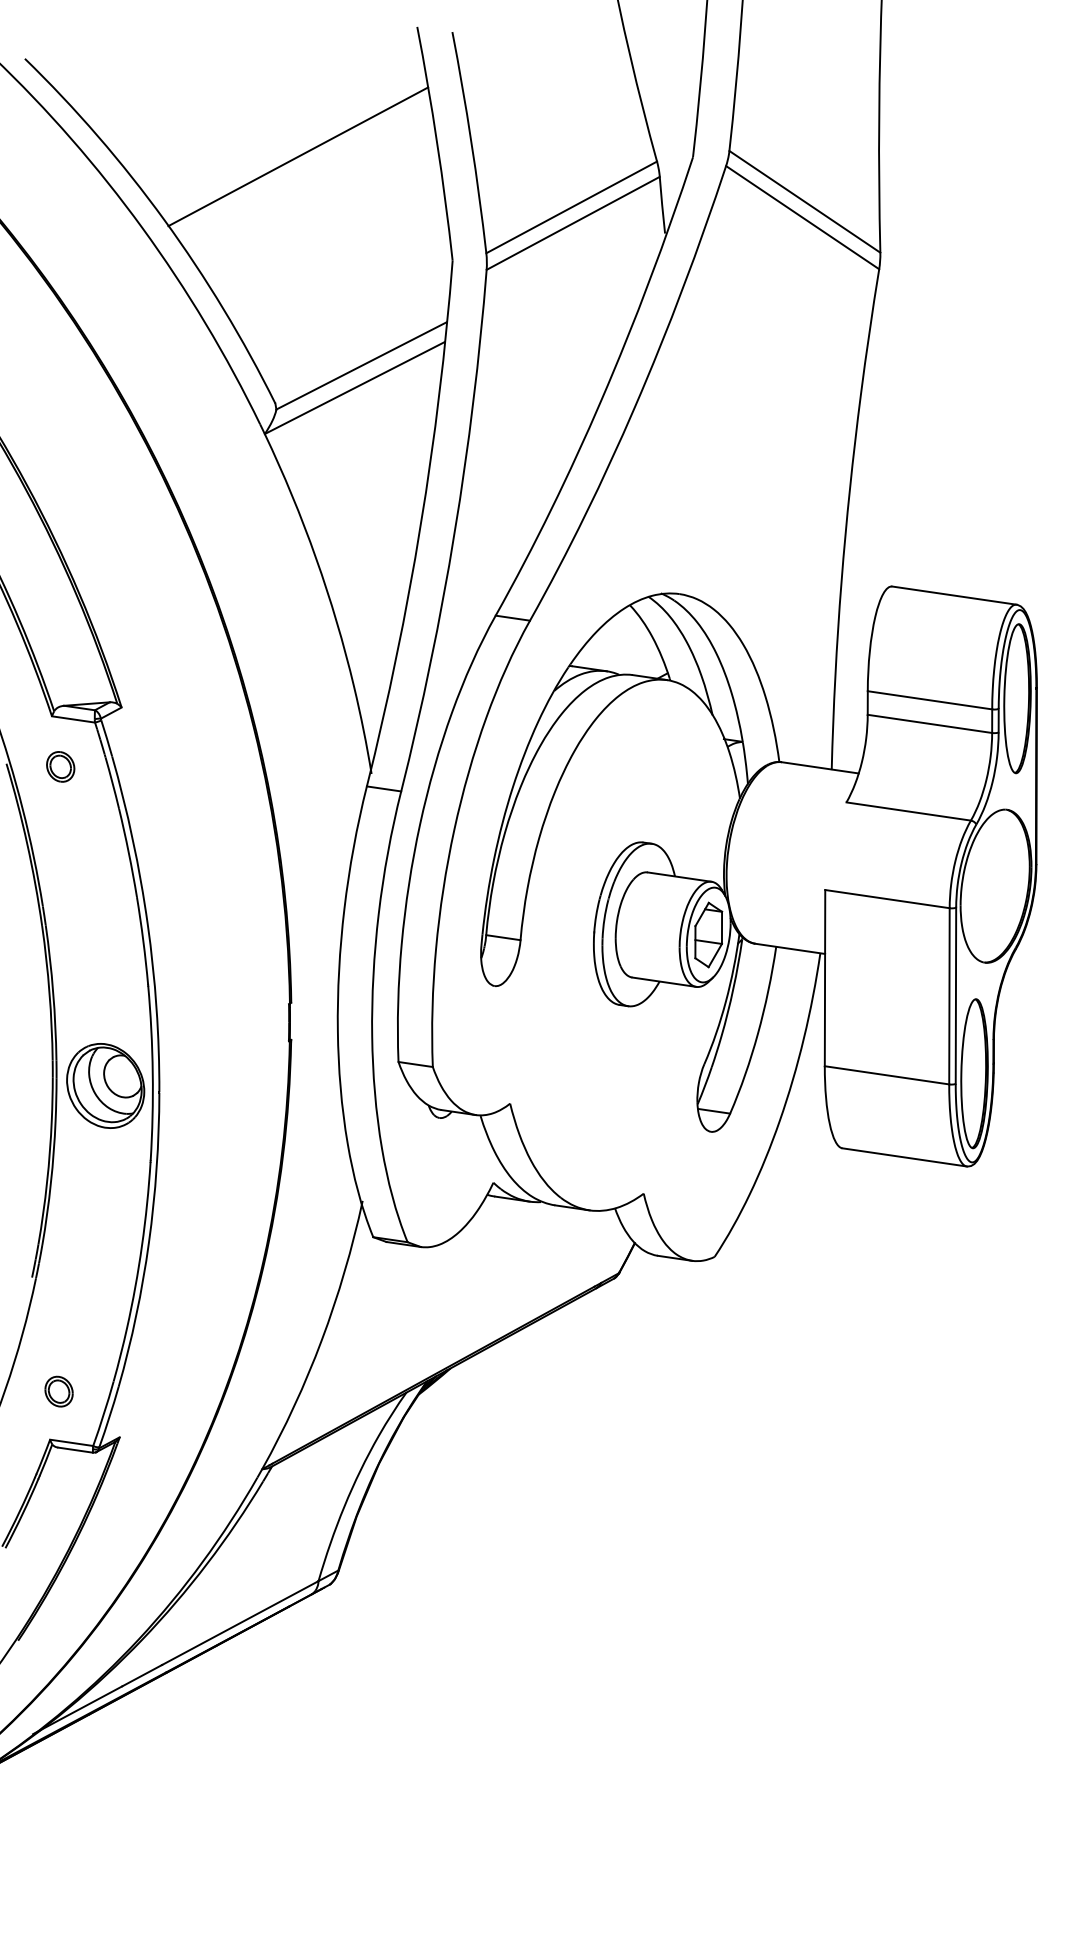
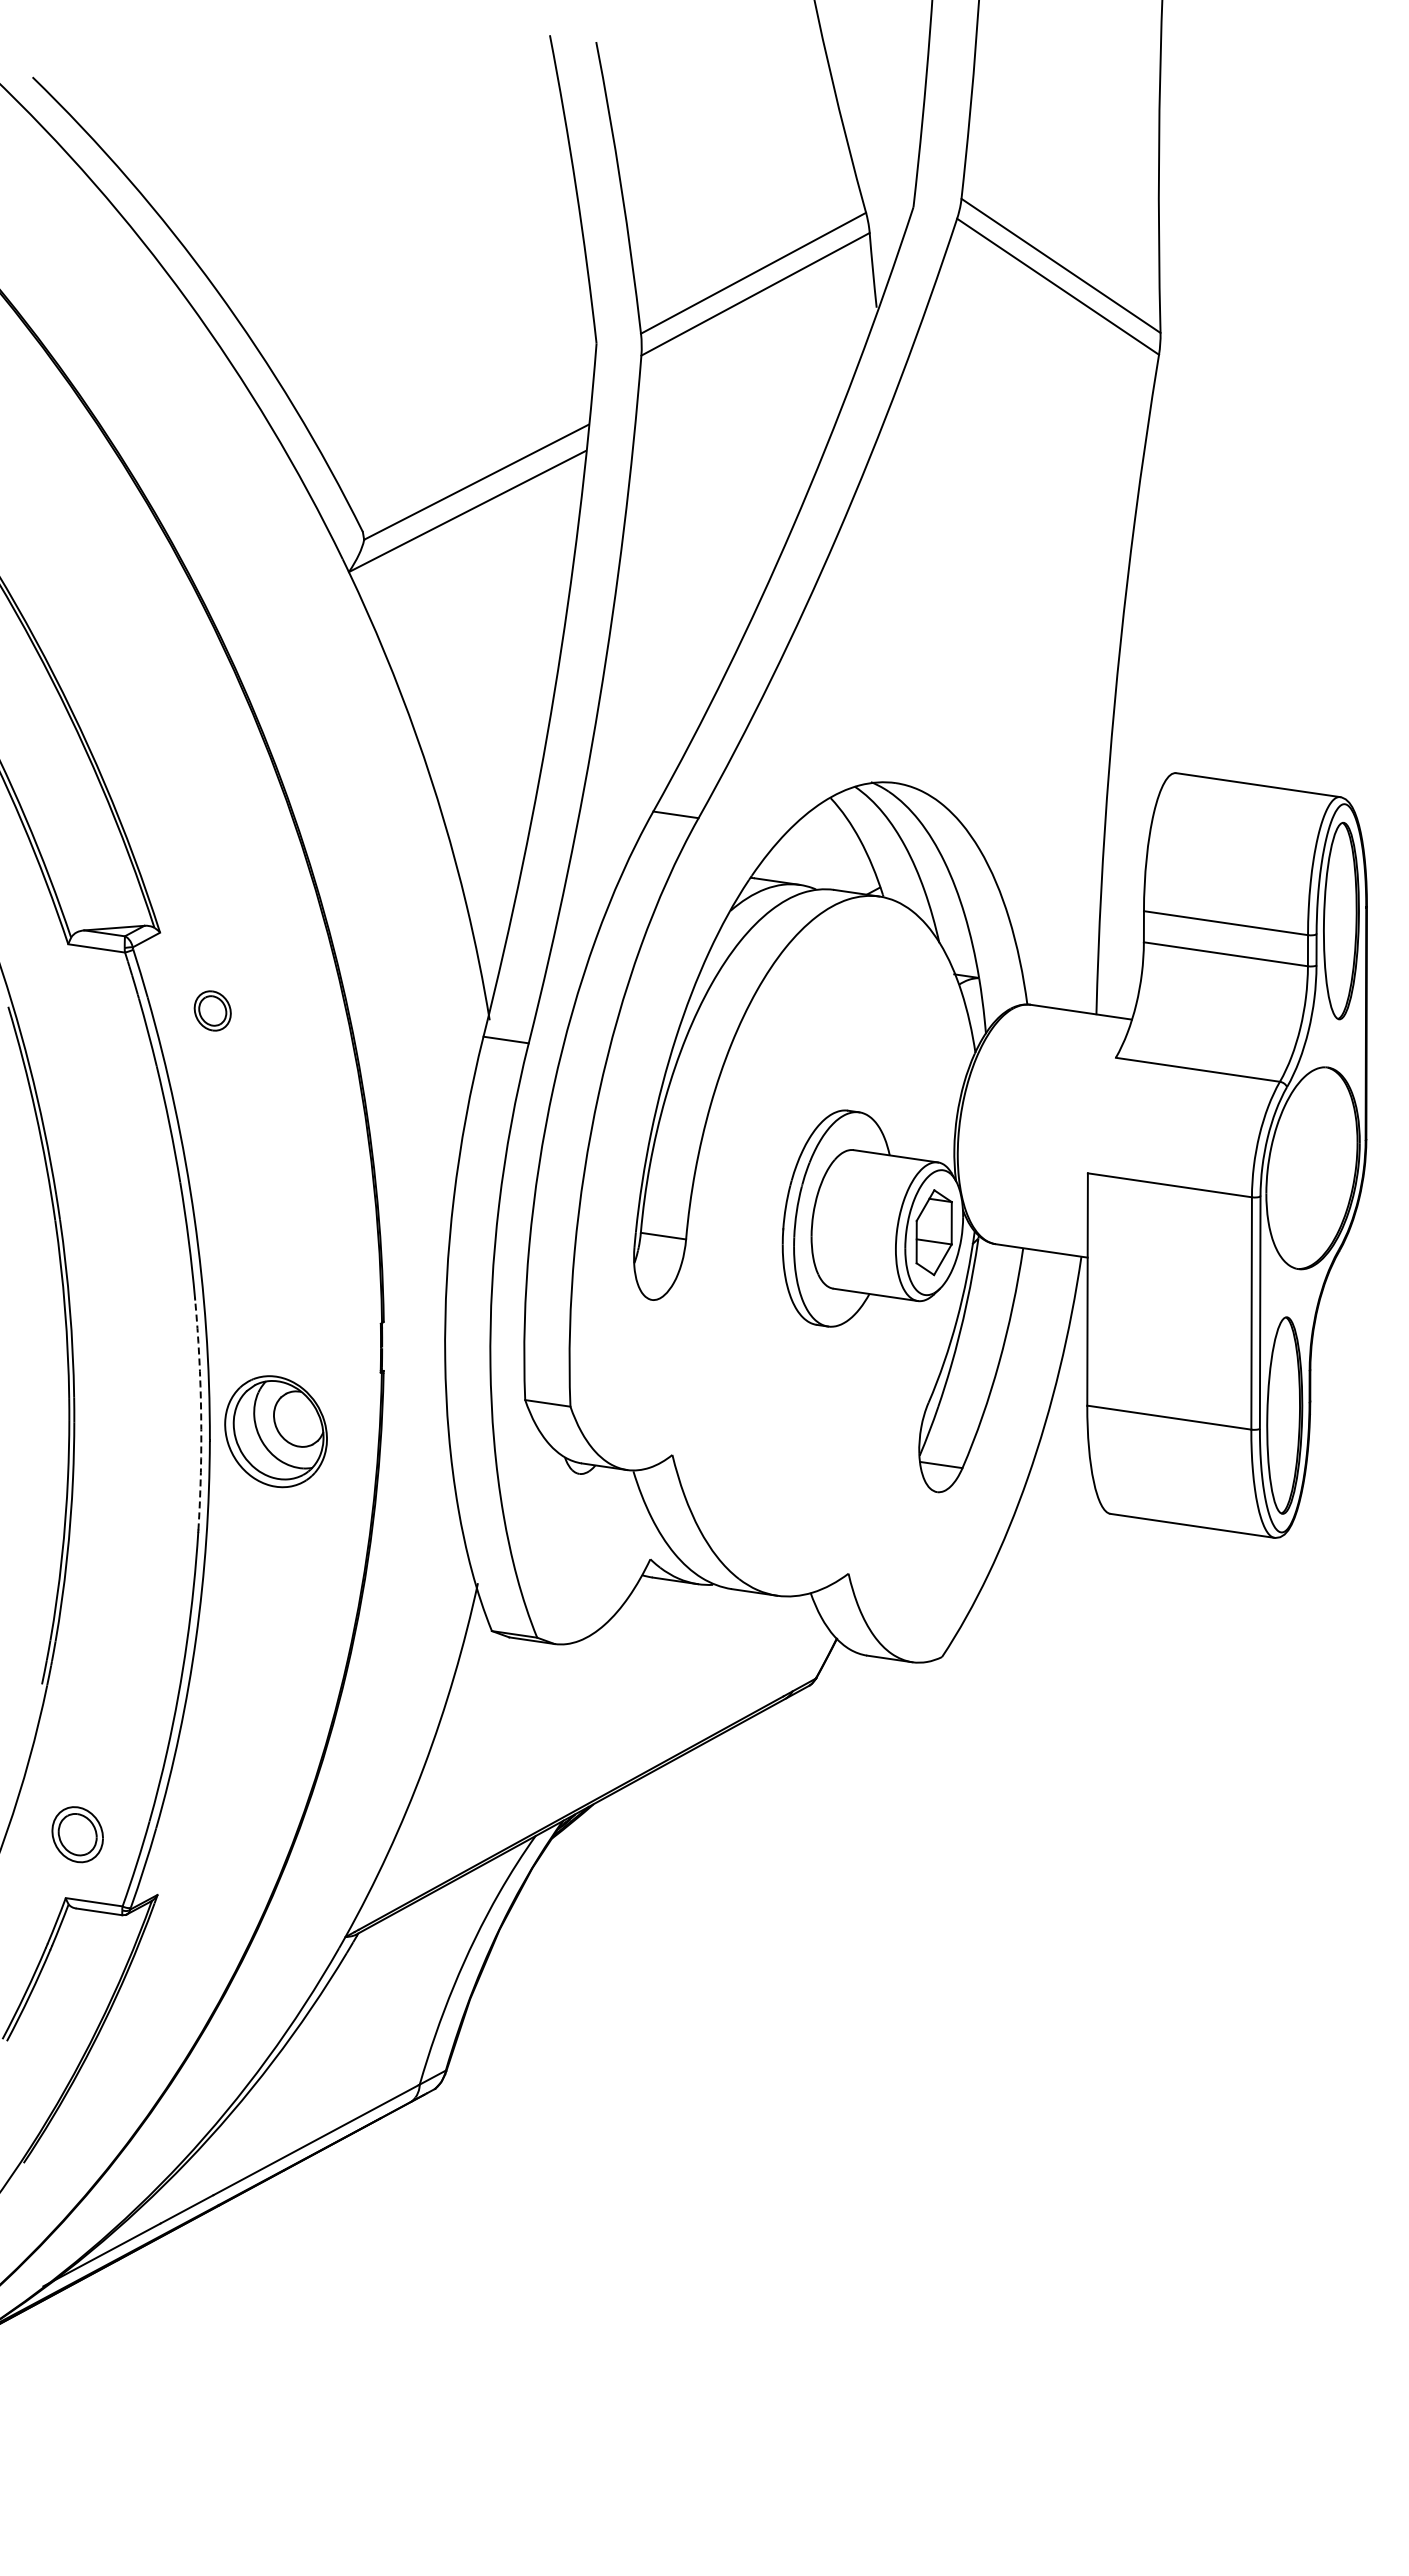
line: (297, 156) -> (392, 206), removed
part: (60, 766) -> (212, 1010), moved
arc: (153, 1072) -> (201, 1414), solid -> dashed
part: (105, 1085) -> (275, 1431), moved
part: (58, 1391) -> (77, 1834), size x1.4

